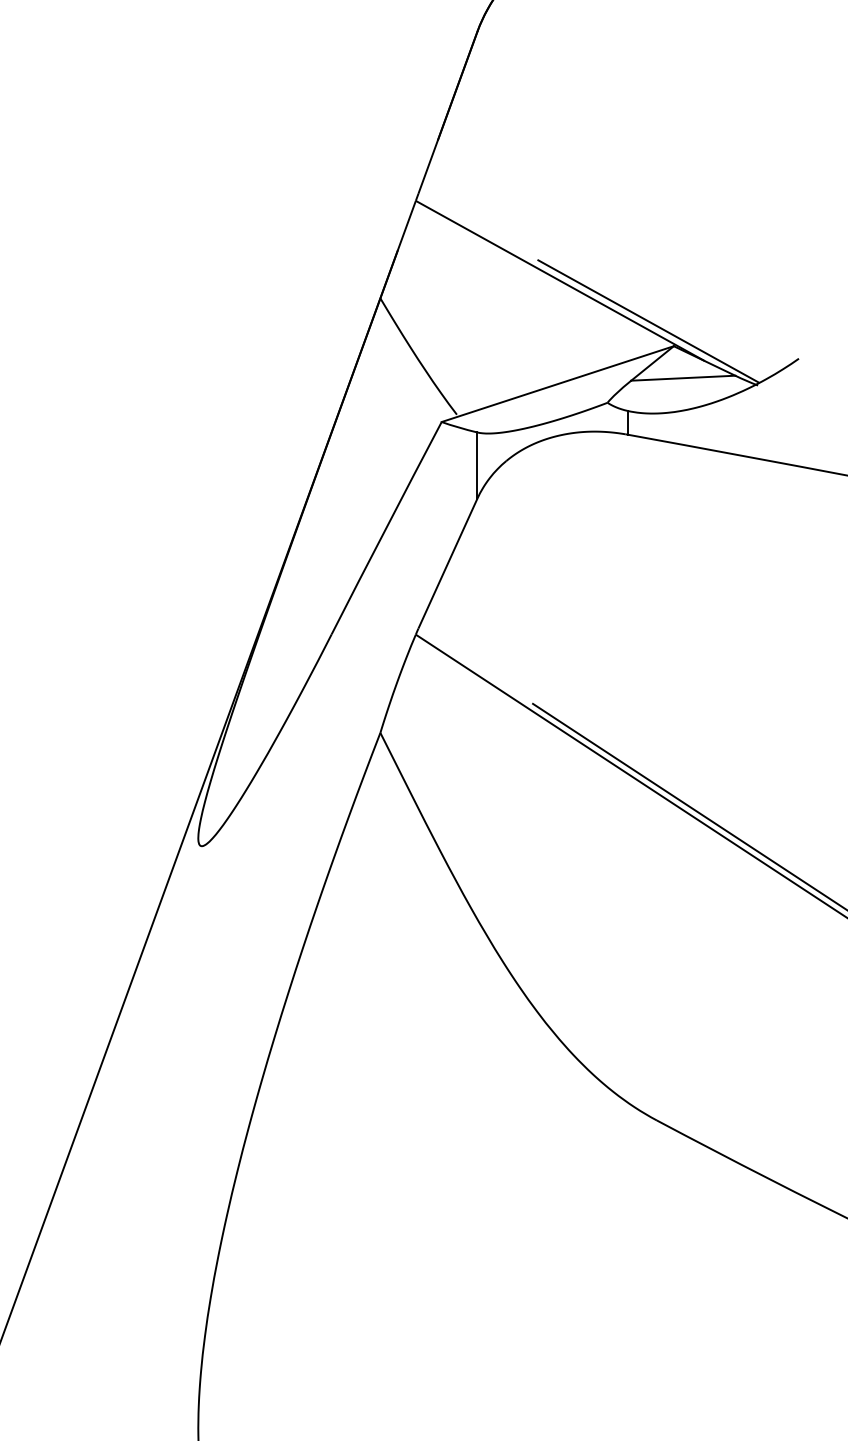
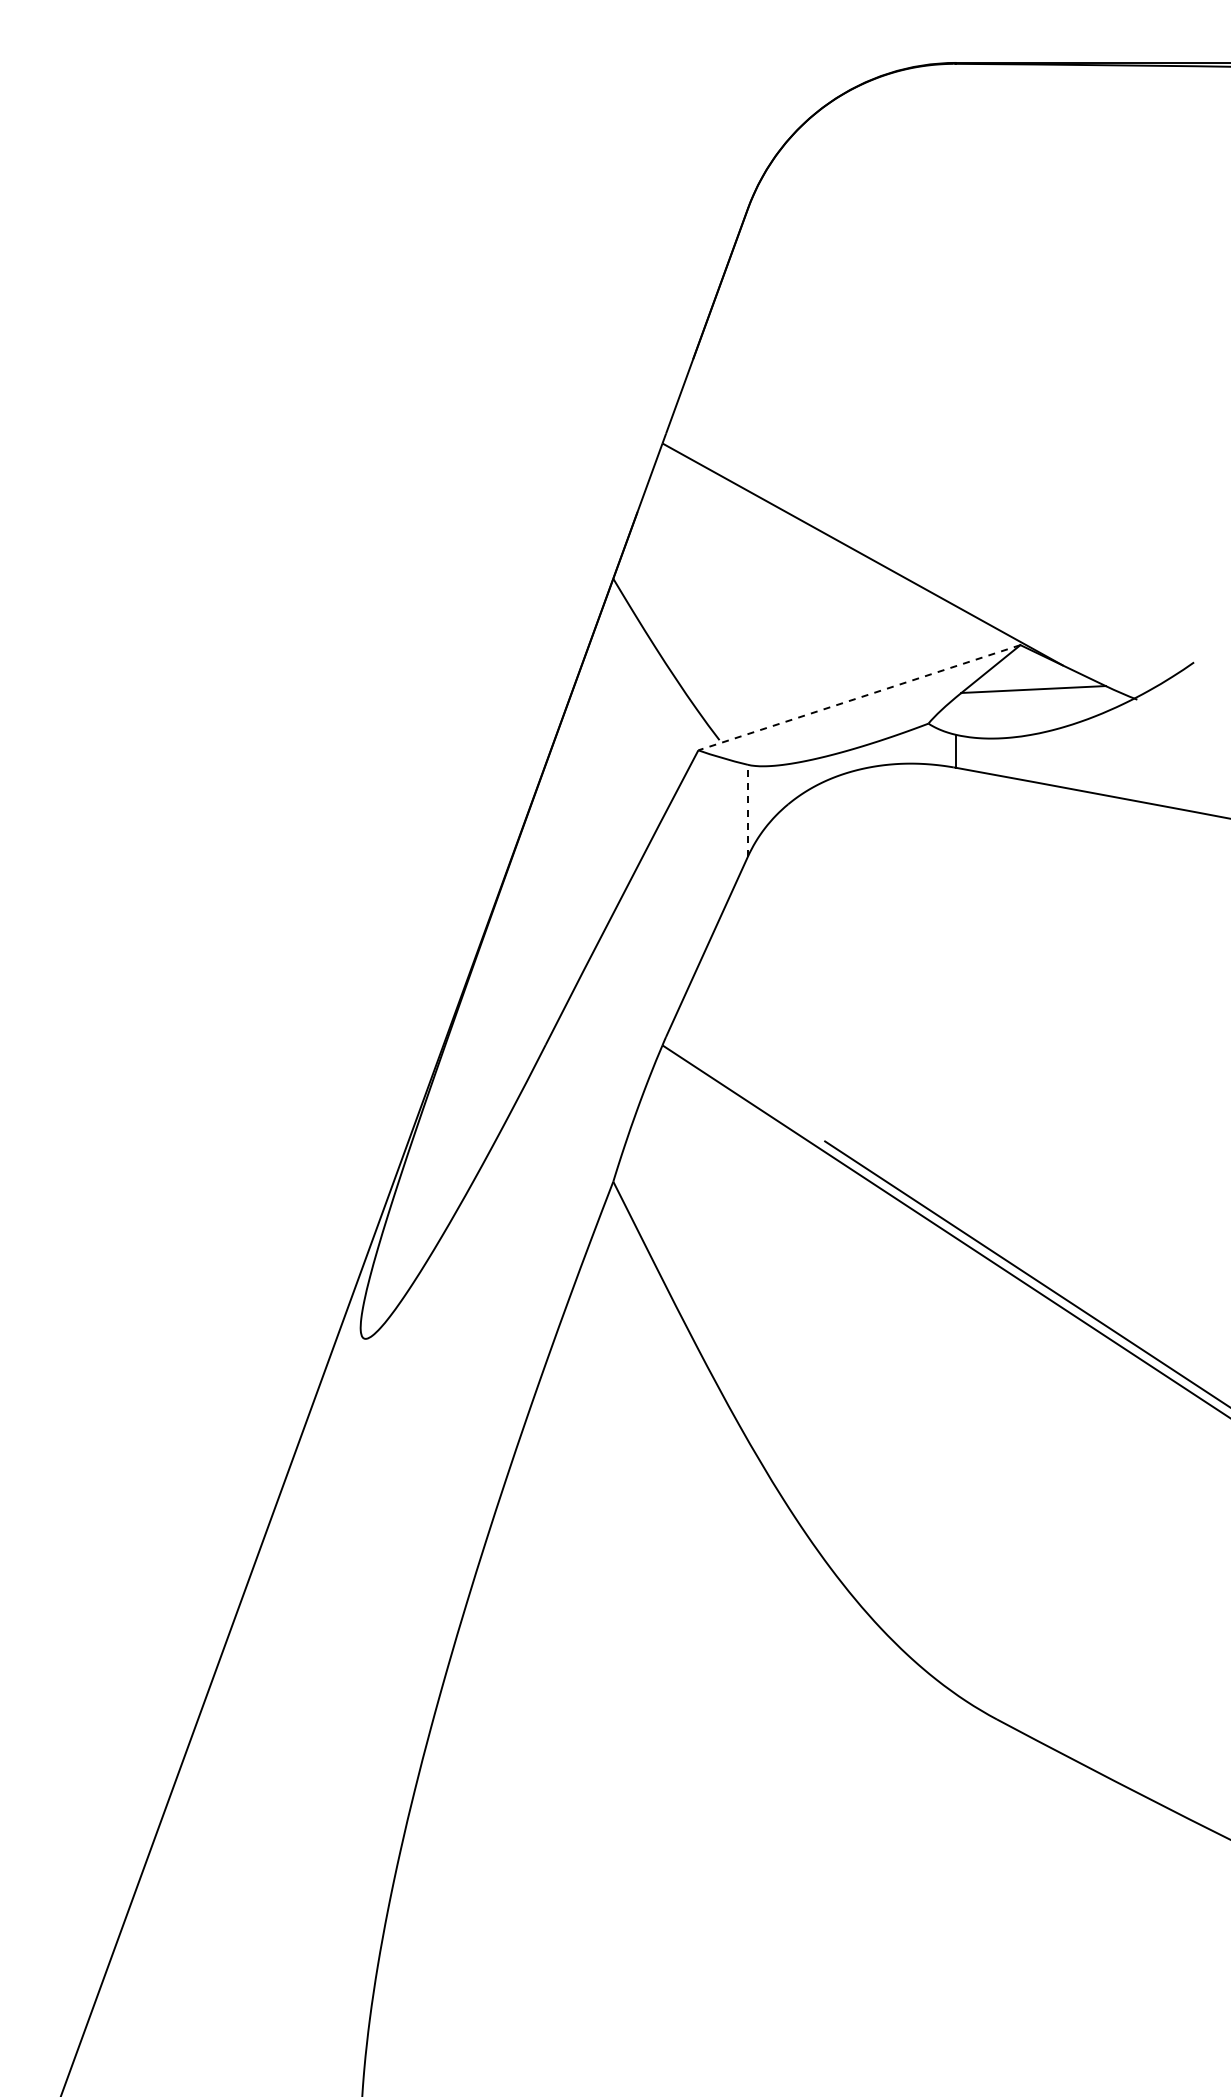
line: (648, 321) -> (985, 610), removed
line: (557, 383) -> (858, 697), solid -> dashed
line: (477, 465) -> (747, 810), solid -> dashed

